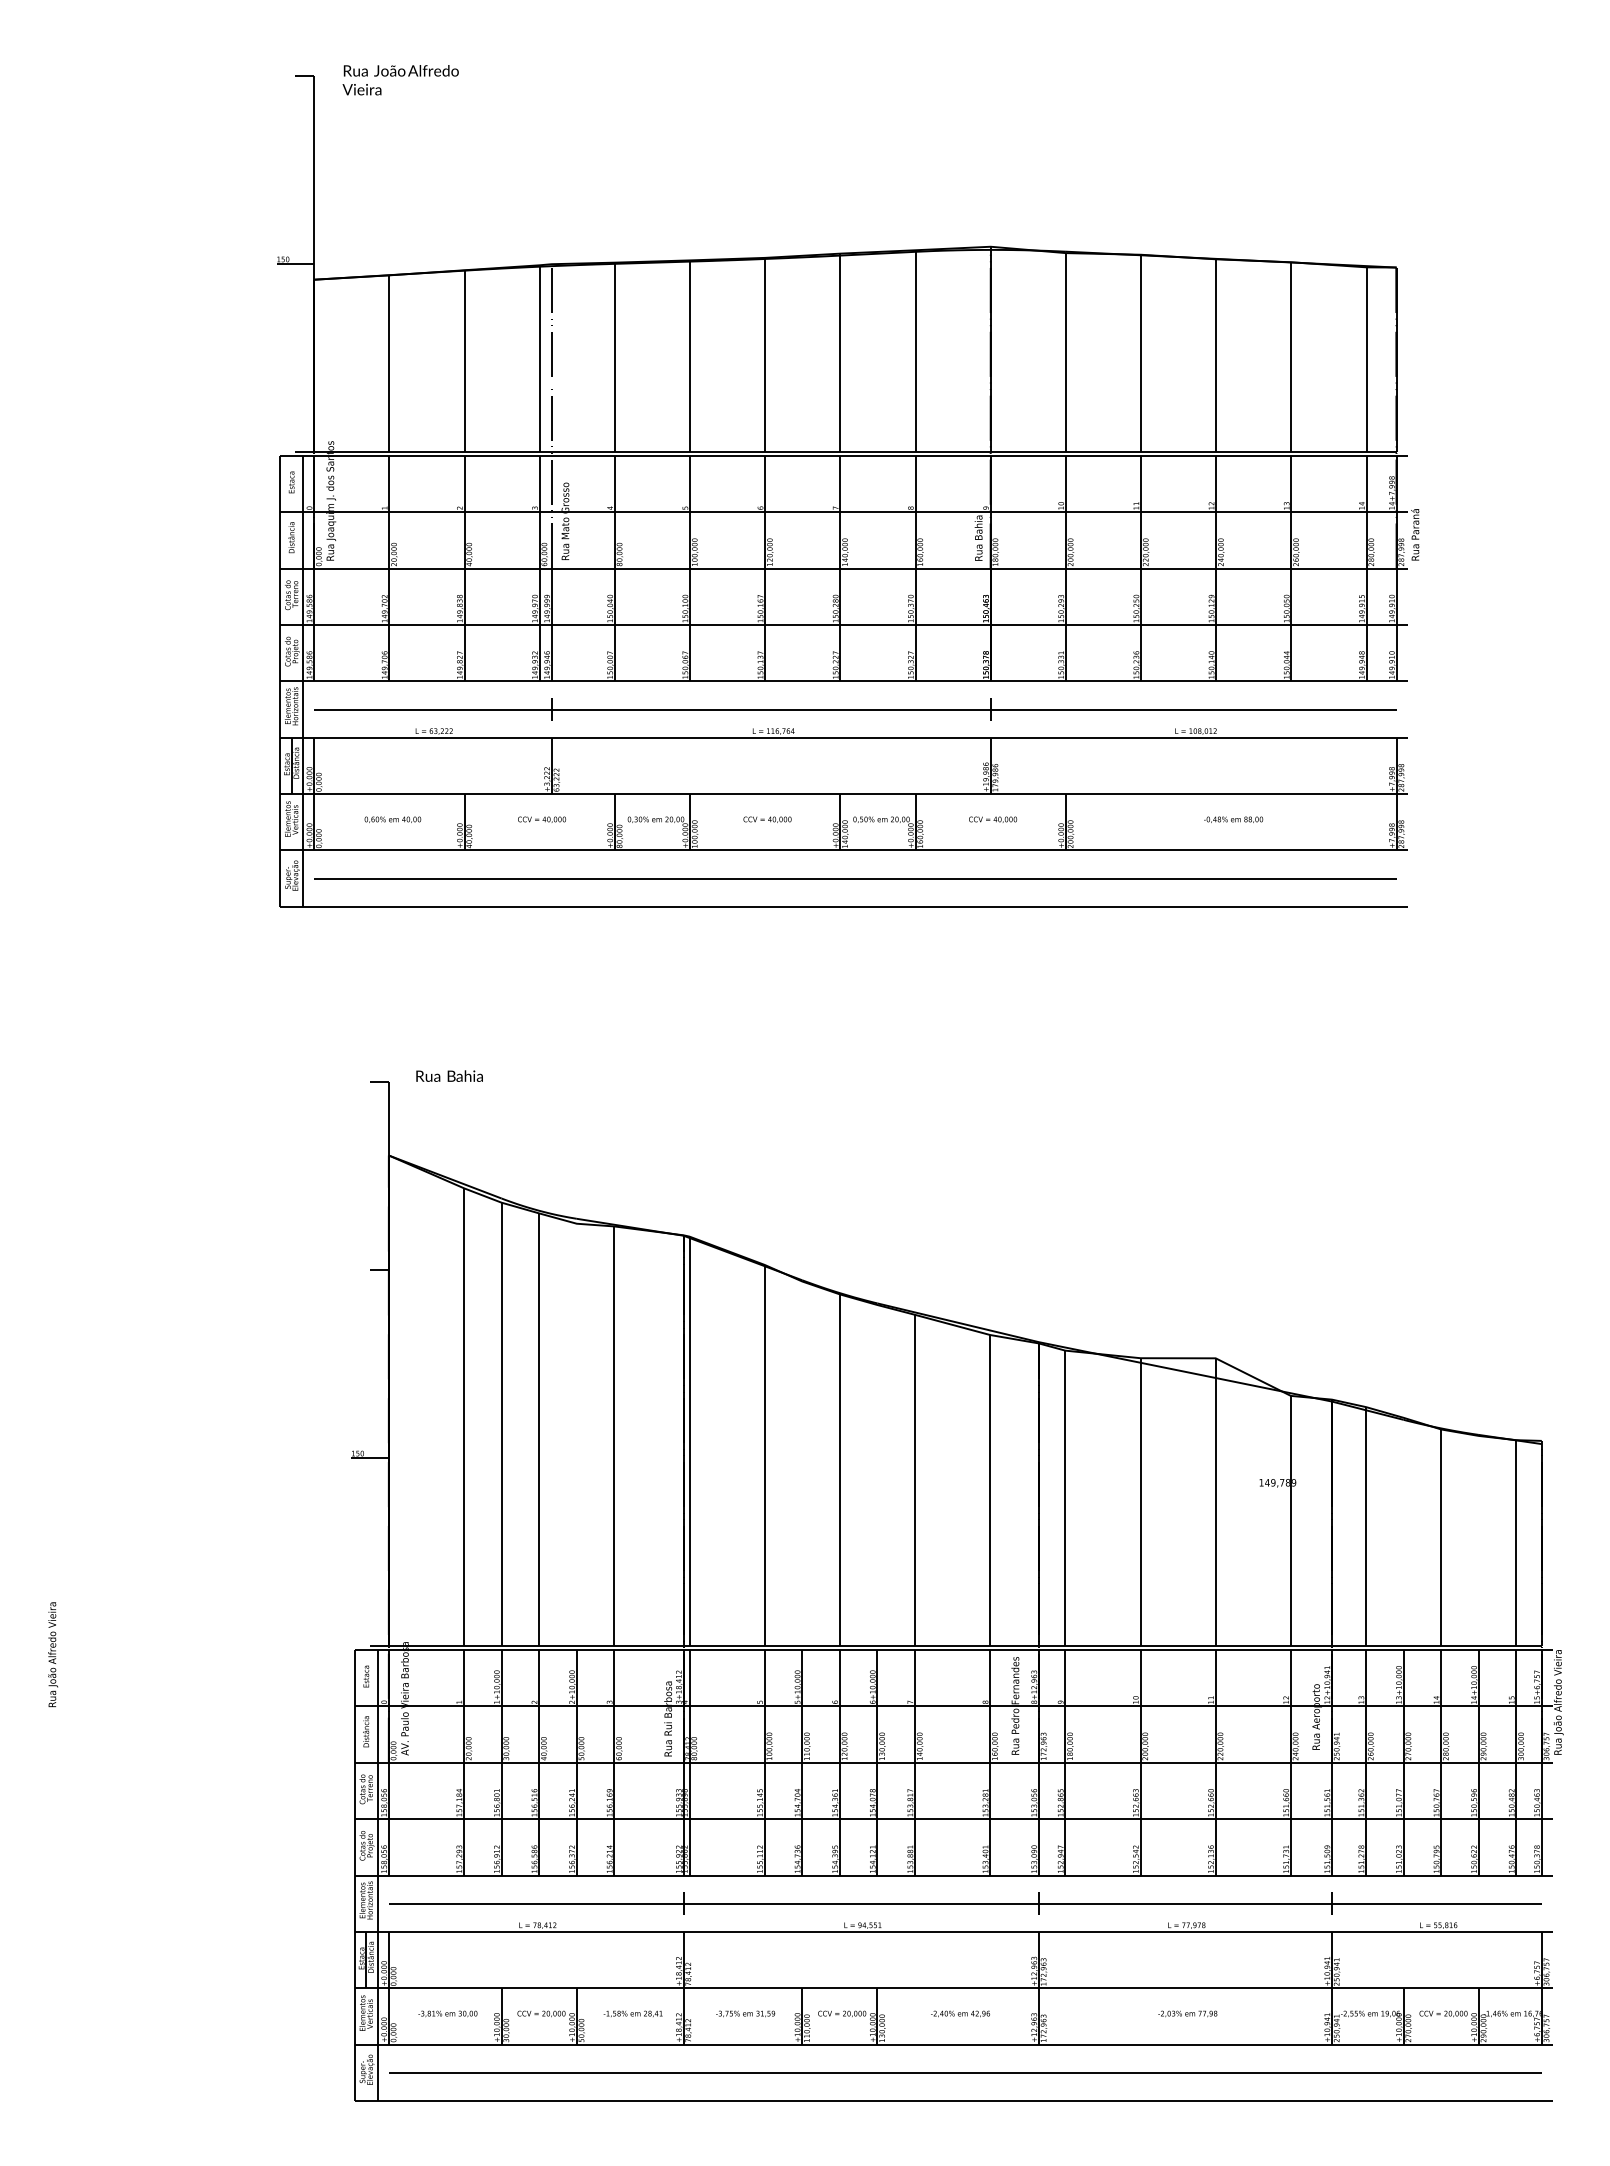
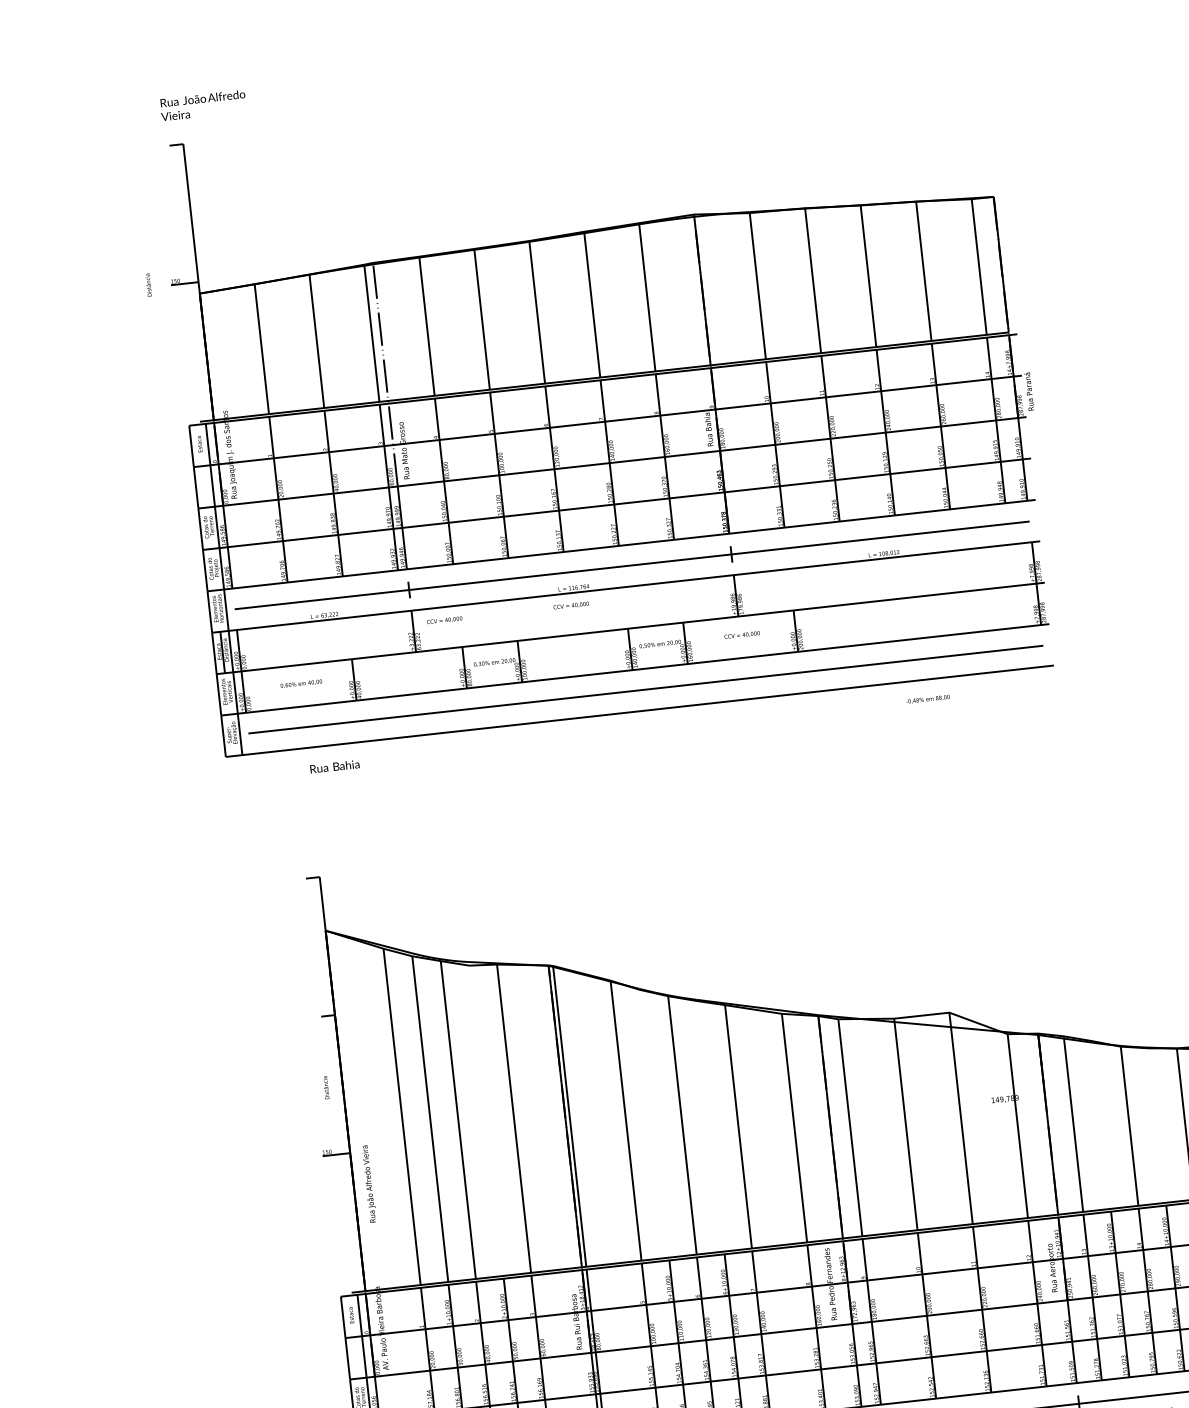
text: (400, 80) -> (203, 105), moved
text: (291, 537) -> (148, 284), moved
text: (541, 819) -> (444, 620), moved
text: (767, 819) -> (571, 605), moved
text: (1233, 819) -> (928, 699), moved
text: (449, 1075) -> (334, 766), moved
text: (52, 1654) -> (368, 1183), moved
text: (366, 1731) -> (326, 1087), moved

